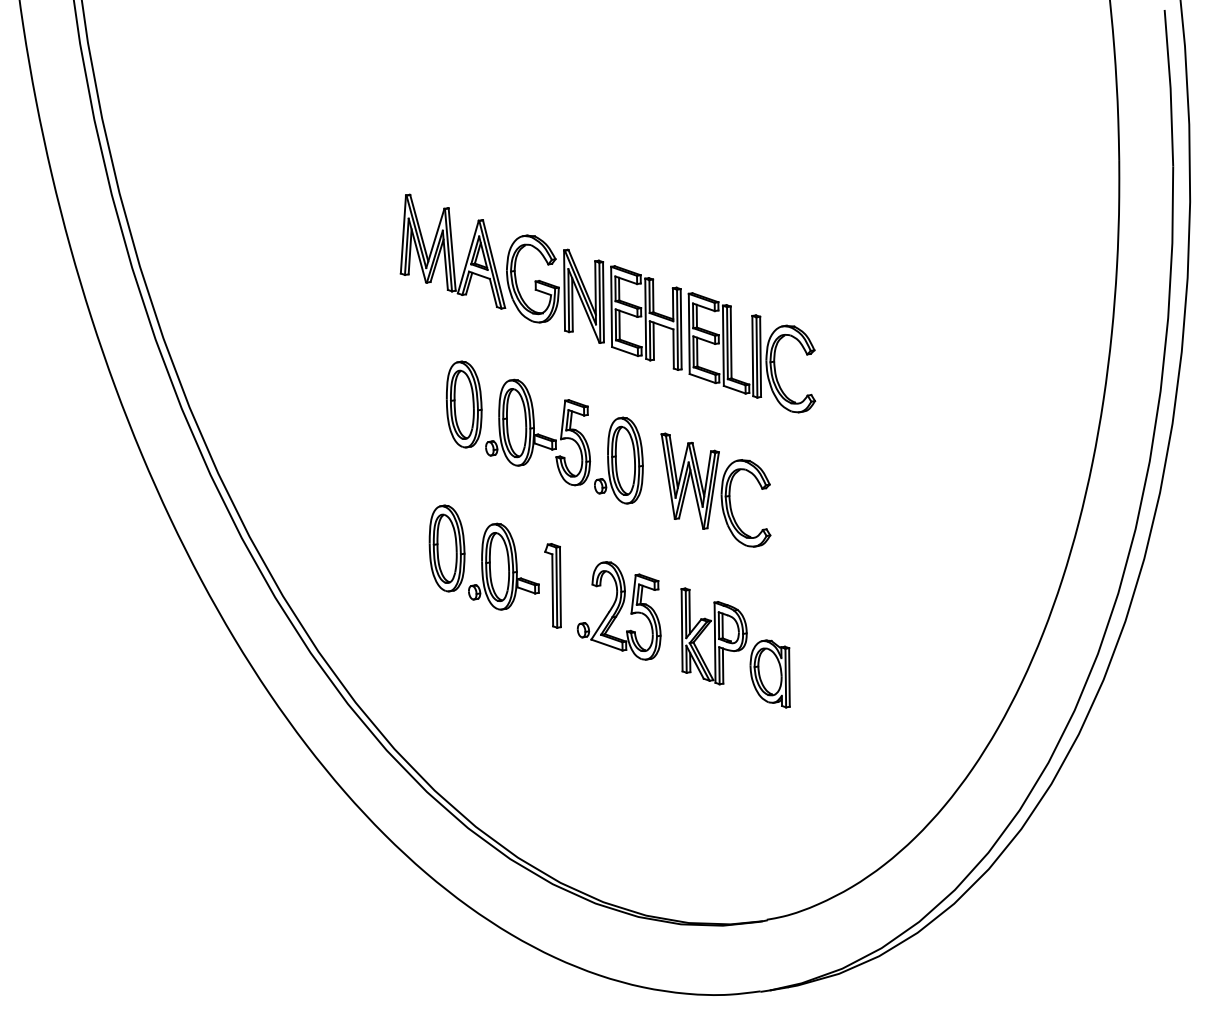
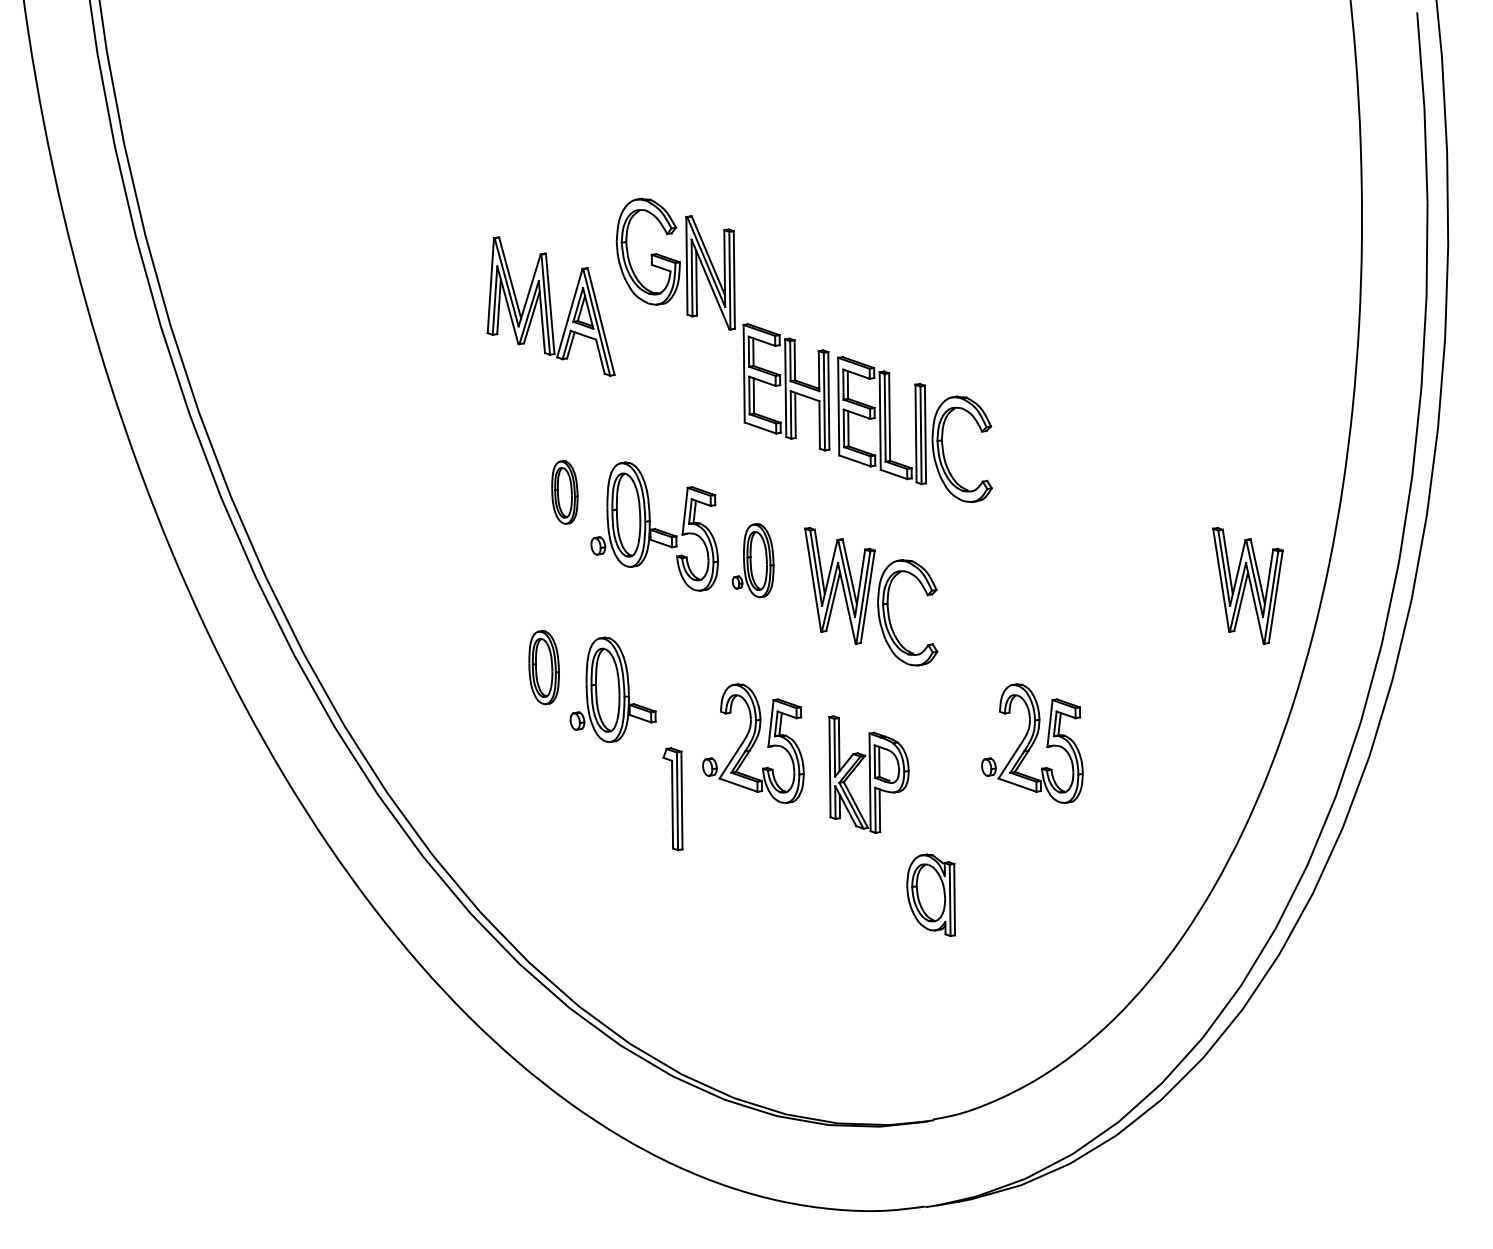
part: (555, 288) -> (675, 263), moved
part: (463, 404) -> (564, 492), size x0.6
part: (619, 460) -> (753, 560), size x0.7
part: (1025, 480) -> (1247, 585), added
part: (447, 548) -> (544, 667), size x0.7
part: (552, 586) -> (672, 799), moved
part: (848, 610) -> (1032, 743), added
part: (769, 673) -> (930, 894), moved

